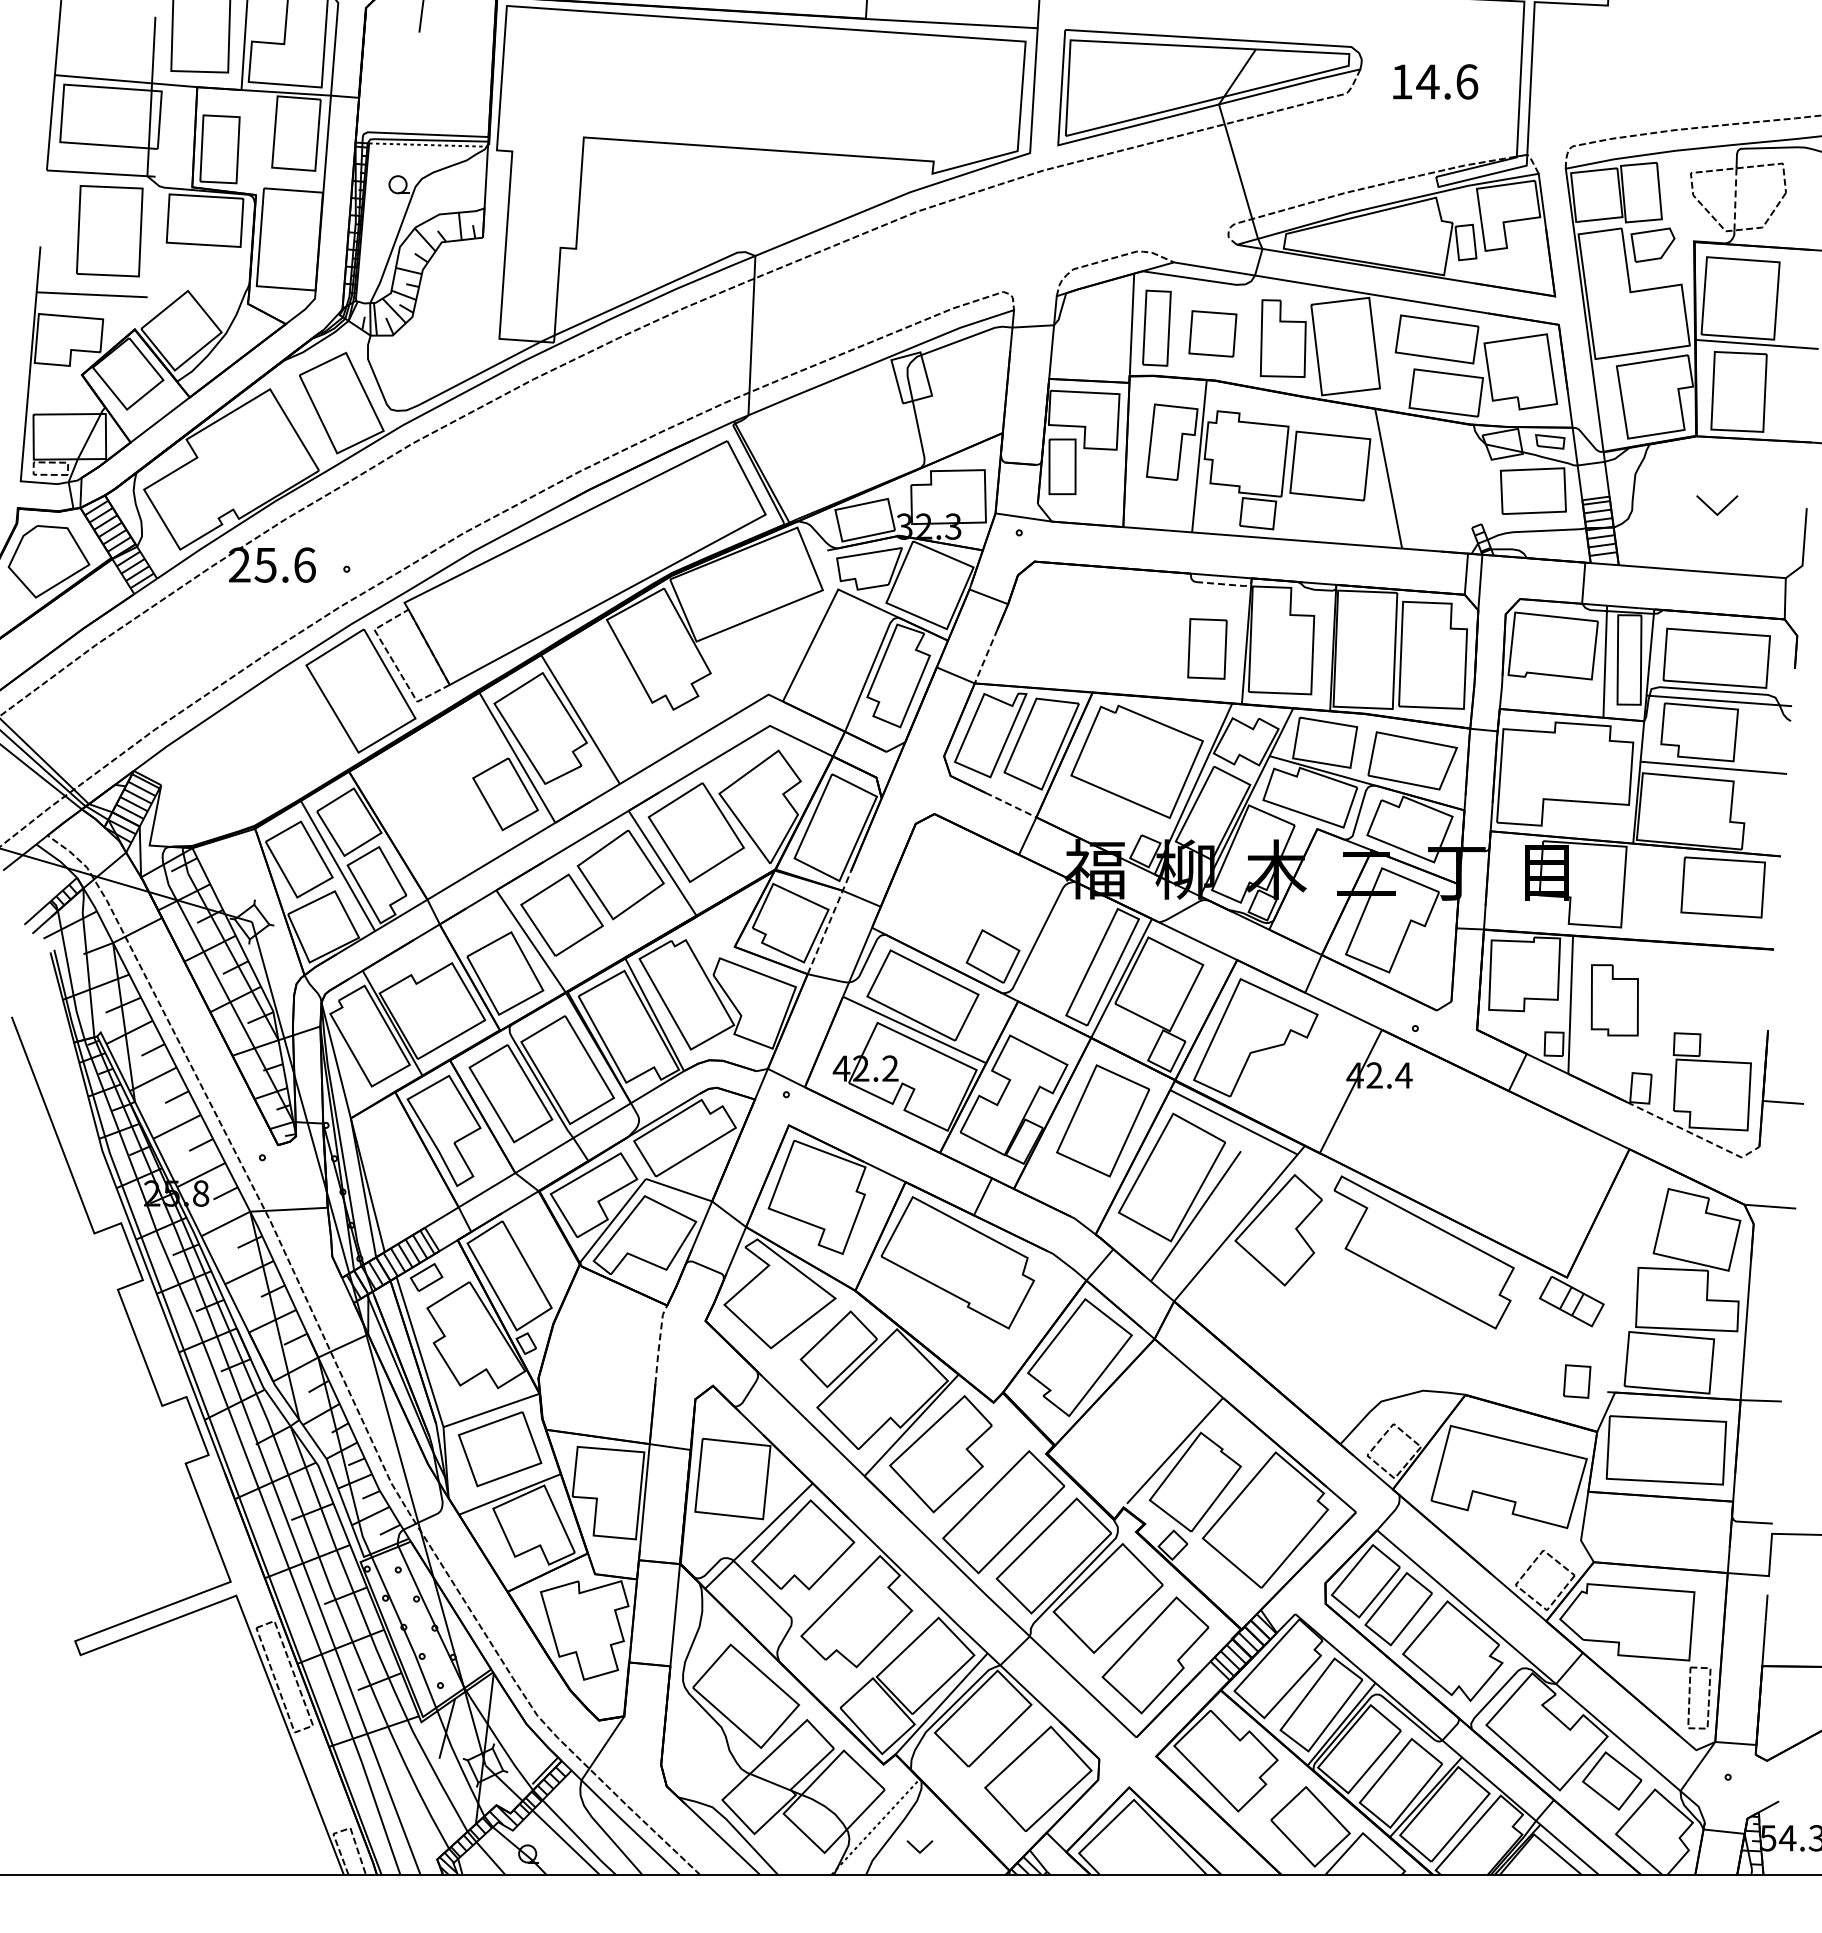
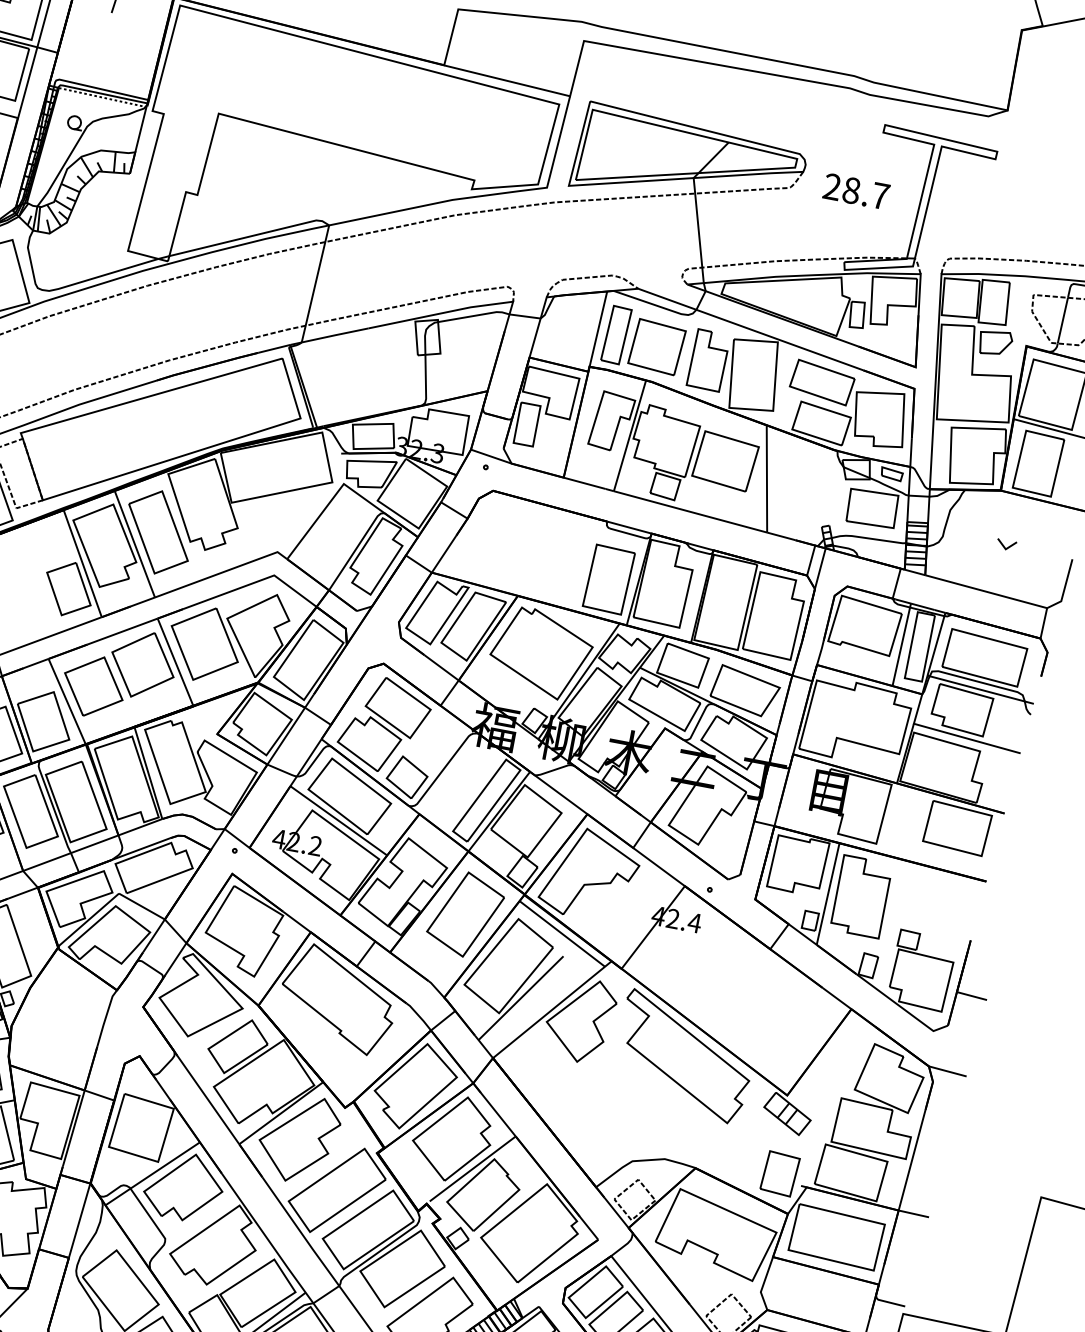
text: (1434, 81) -> (856, 191), 14.6 -> 28.7
line: (1735, 198) -> (1063, 319), dashed -> solid
part: (1212, 333) -> (656, 346), size x1.43
part: (1717, 505) -> (1006, 544), size x0.62
line: (1225, 584) -> (631, 534), dashed -> solid
part: (1207, 648) -> (609, 579), size x1.43
line: (985, 656) -> (443, 554), dashed -> solid
part: (608, 697) -> (158, 531), added
line: (1011, 805) -> (441, 668), dashed -> solid
part: (950, 893) -> (384, 724), added
line: (829, 921) -> (290, 728), dashed -> solid
part: (1614, 1000) -> (861, 896), size x1.43
line: (1694, 1134) -> (901, 1007), dashed -> solid
line: (659, 1343) -> (106, 1017), dashed -> solid
part: (1577, 1381) -> (780, 1173), size x1.67
part: (1140, 1415) -> (452, 1137), added

